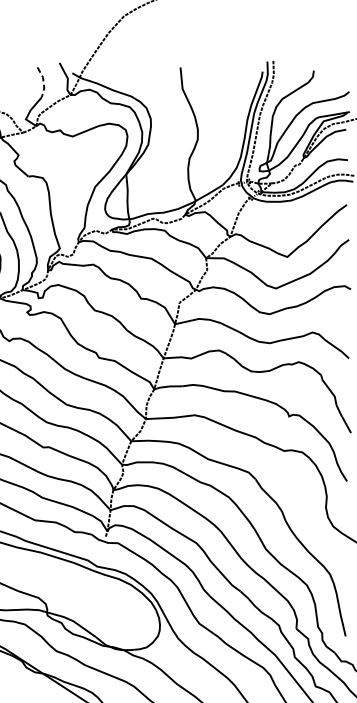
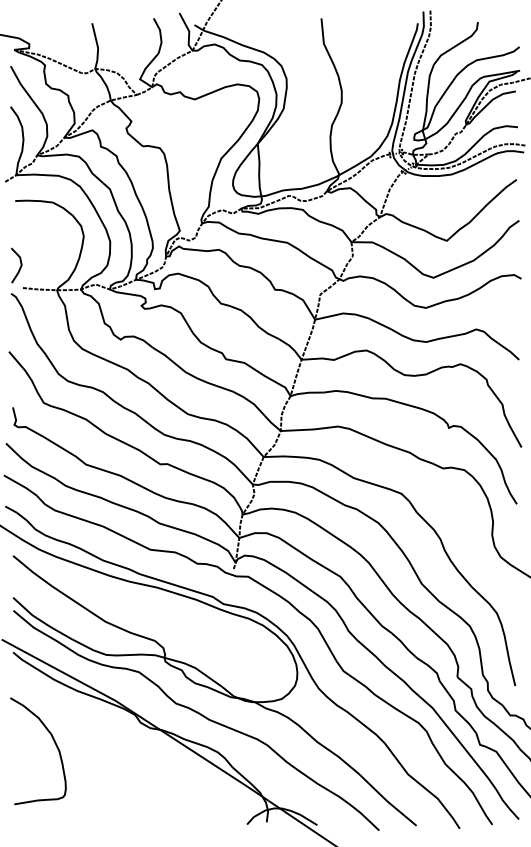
line: (43, 82) -> (160, 35), dashed -> solid

